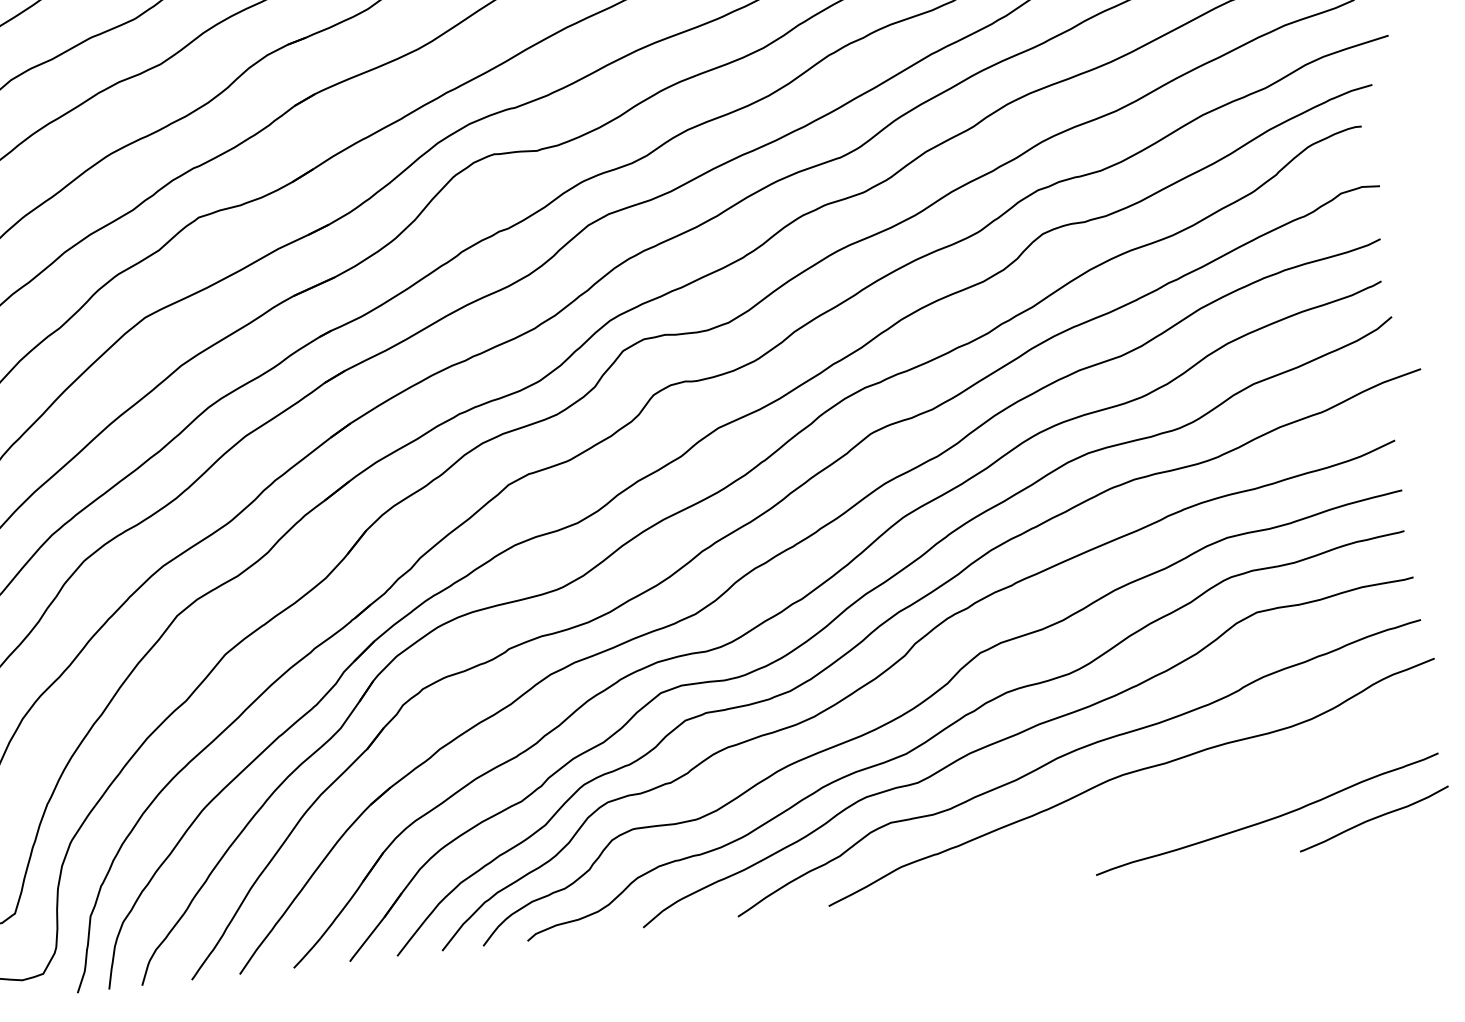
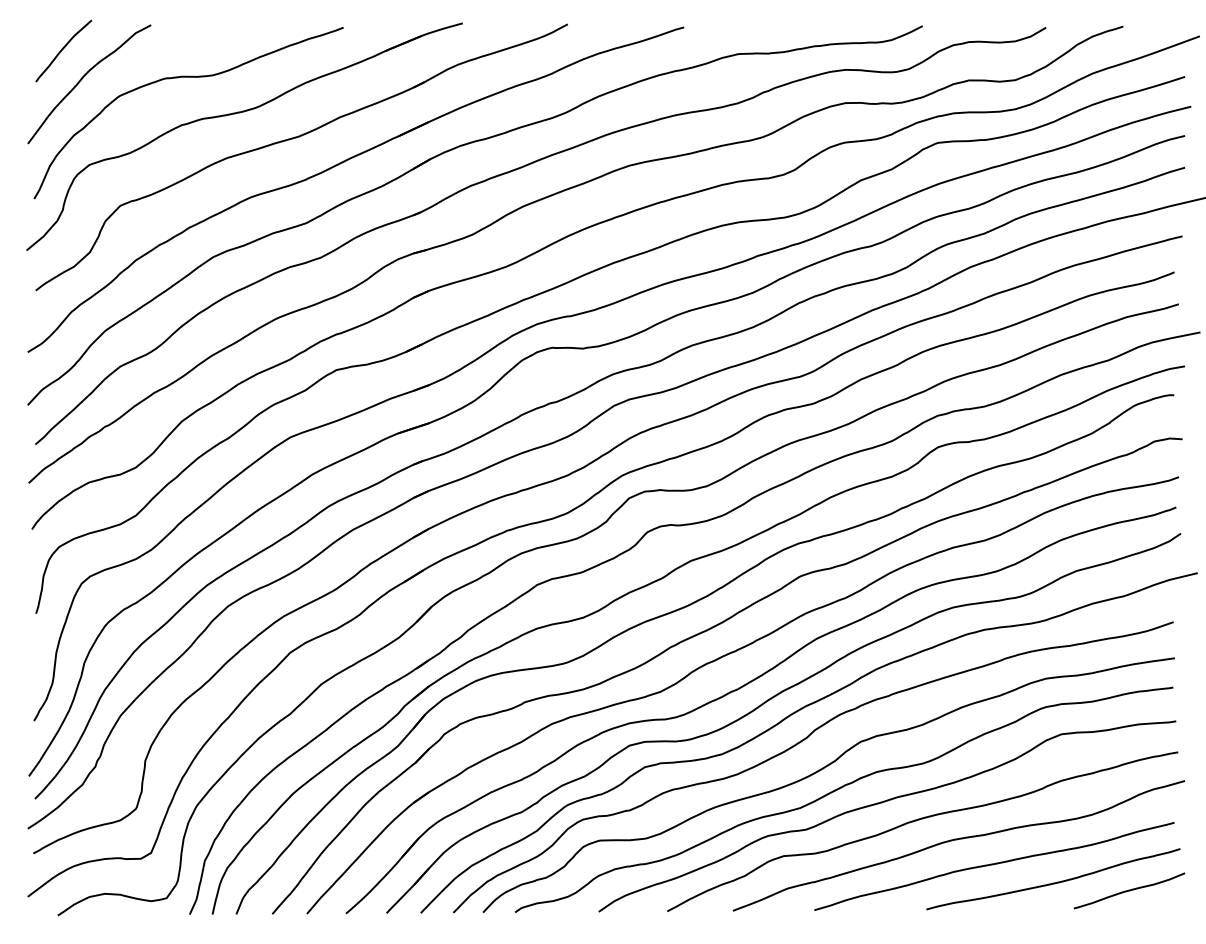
curve: (1182, 804) -> (993, 865), added

